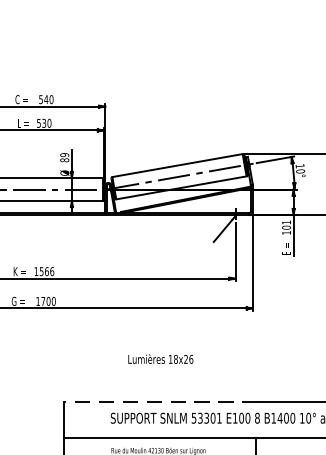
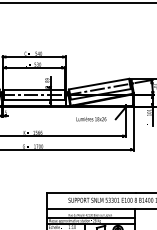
text: (160, 359) -> (91, 119), moved
line: (160, 401) -> (91, 192), dashed -> solid

